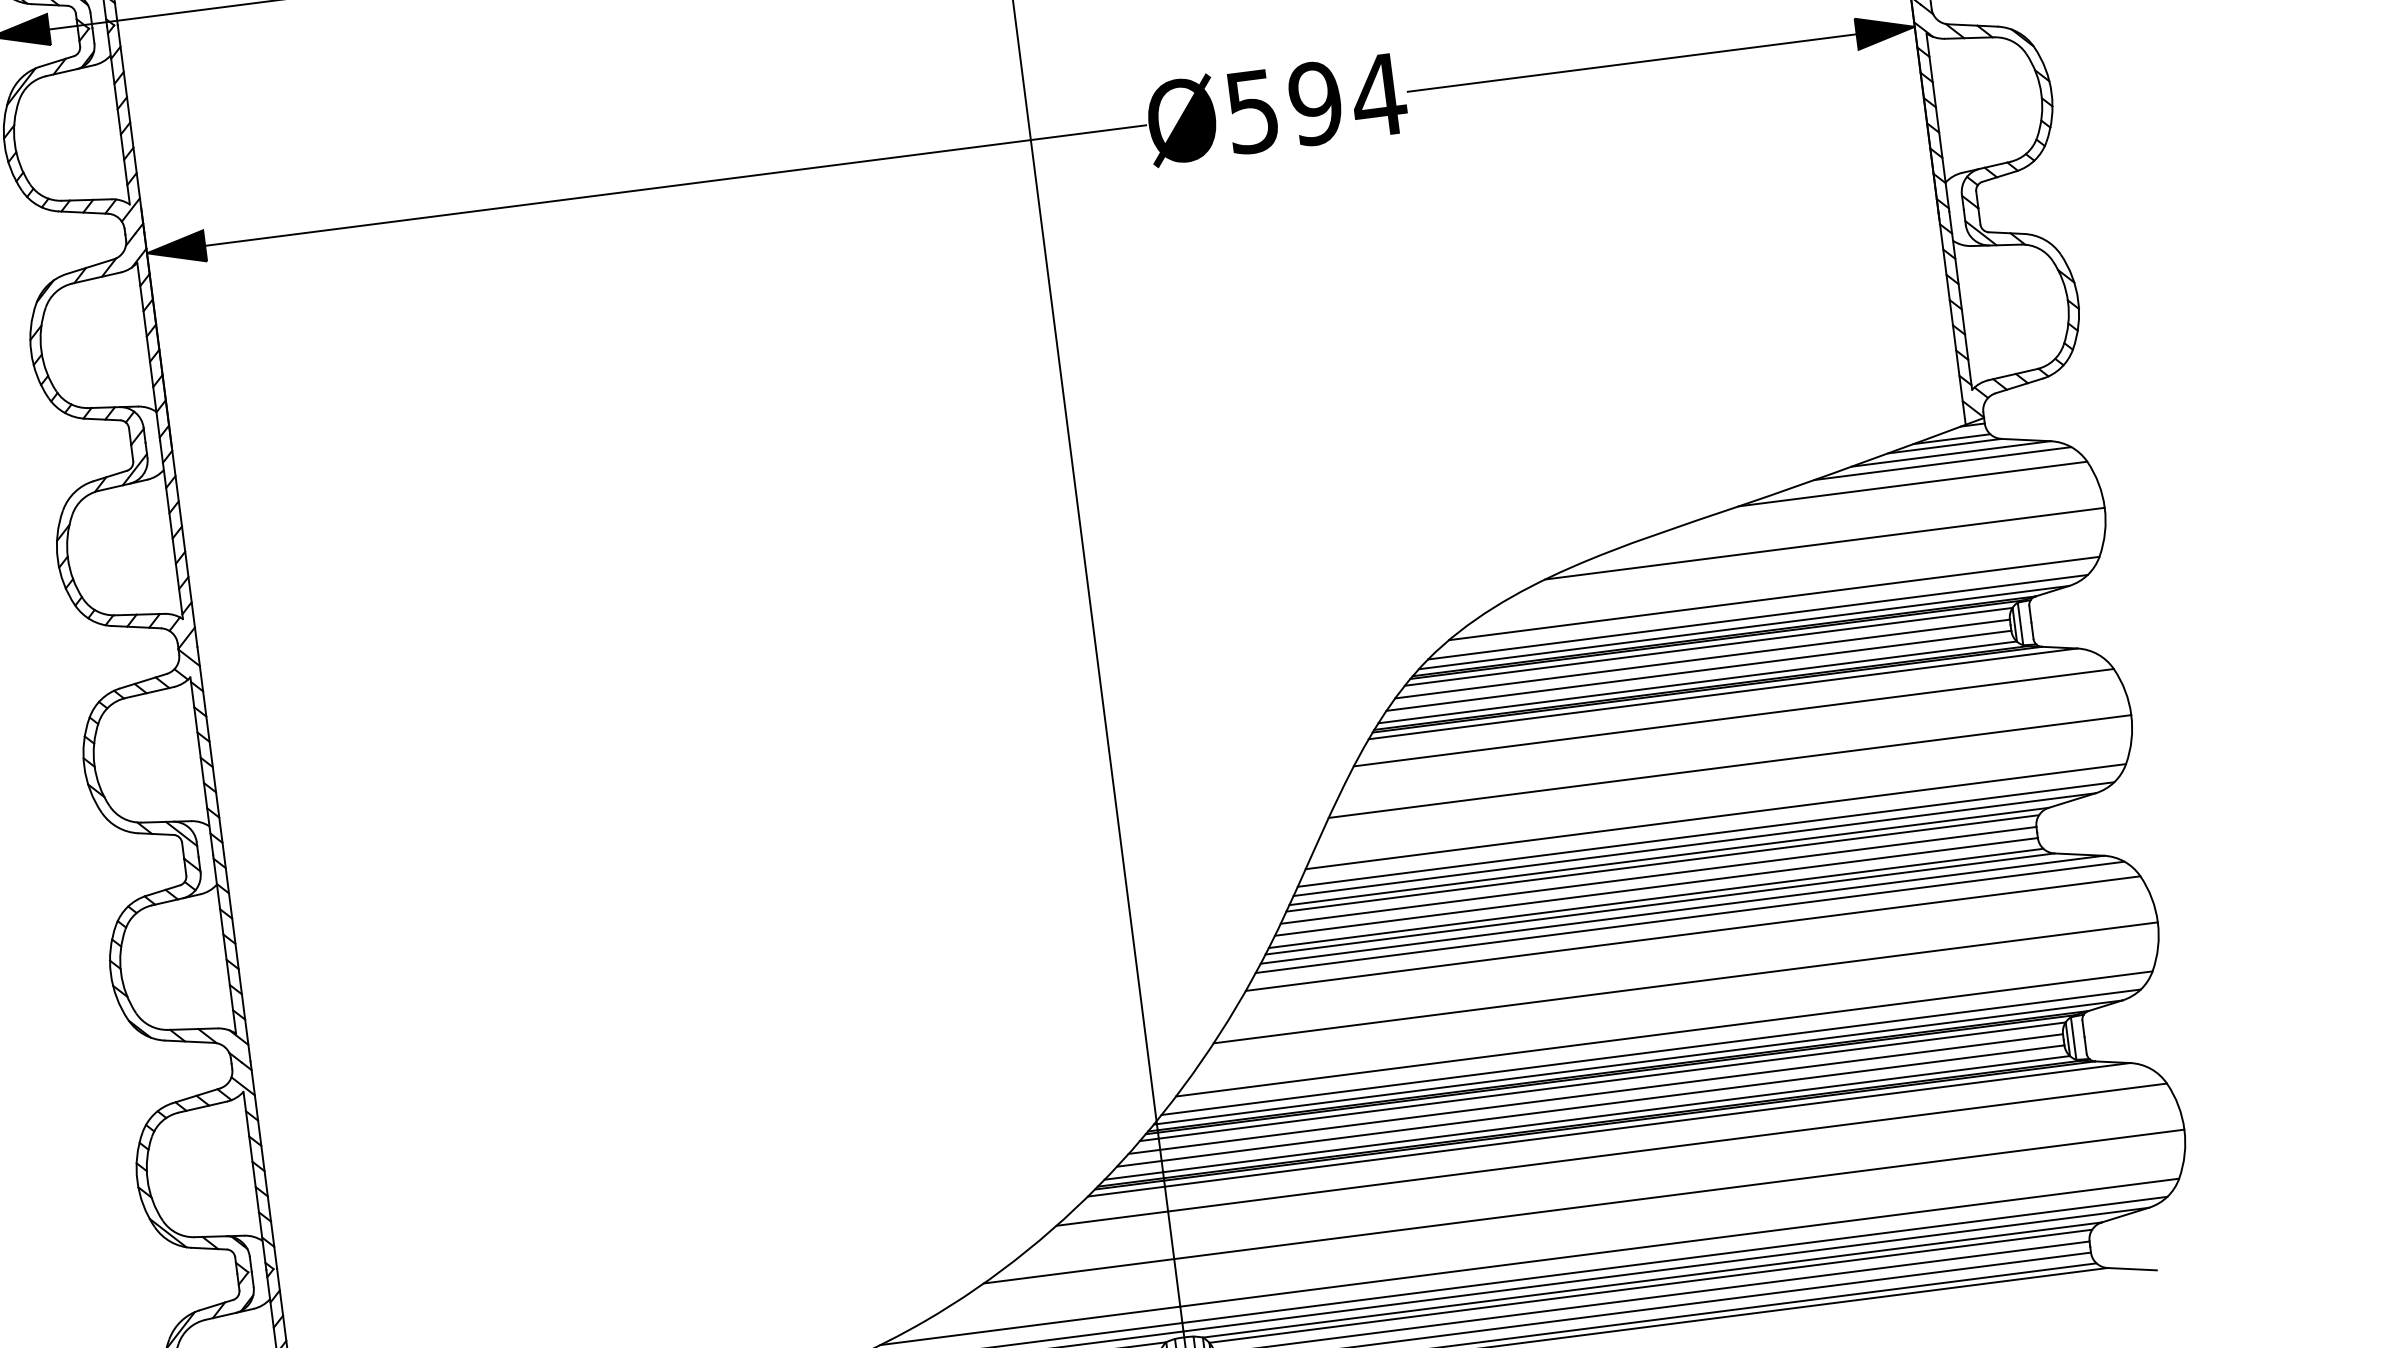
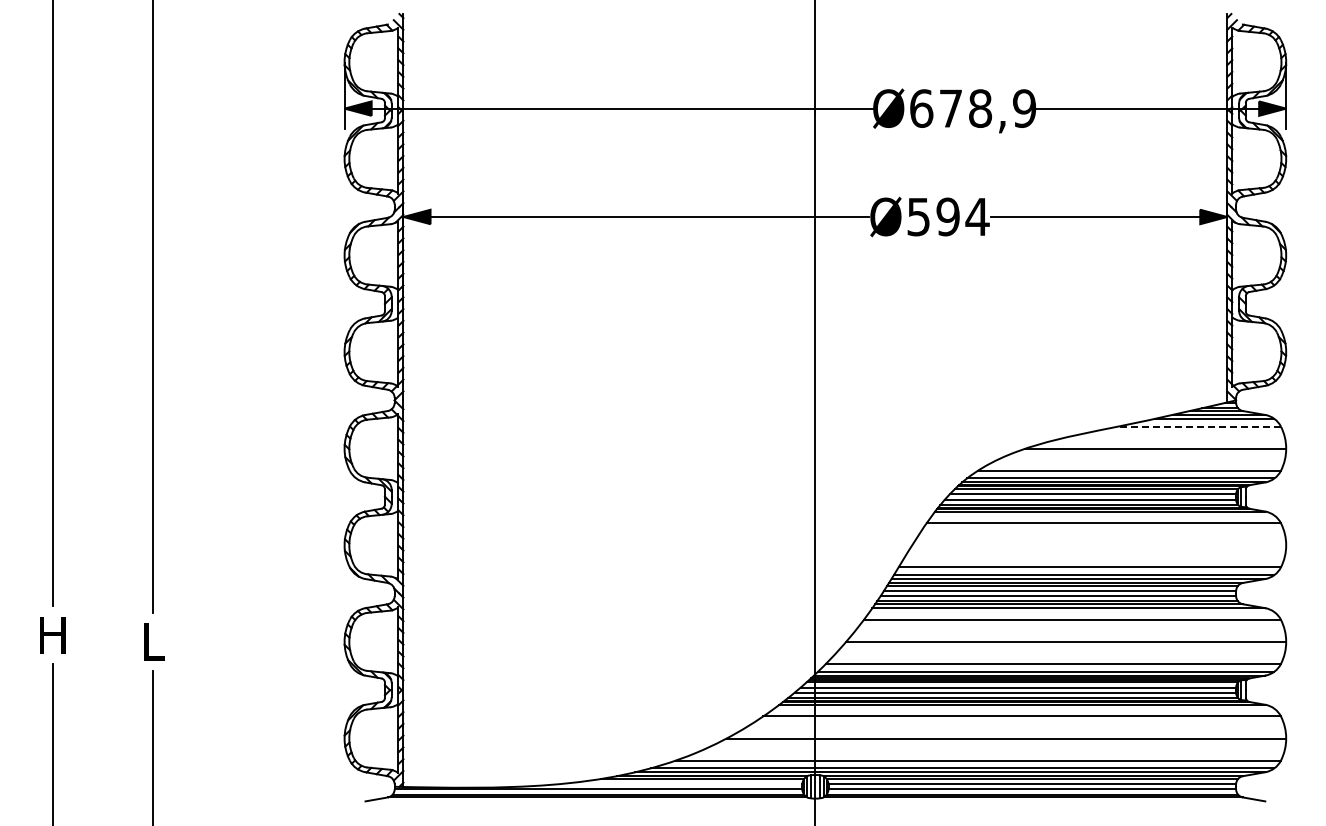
line: (1912, 484) -> (1199, 426), solid -> dashed
line: (1730, 766) -> (1099, 545), removed
line: (1689, 918) -> (1071, 612), removed

